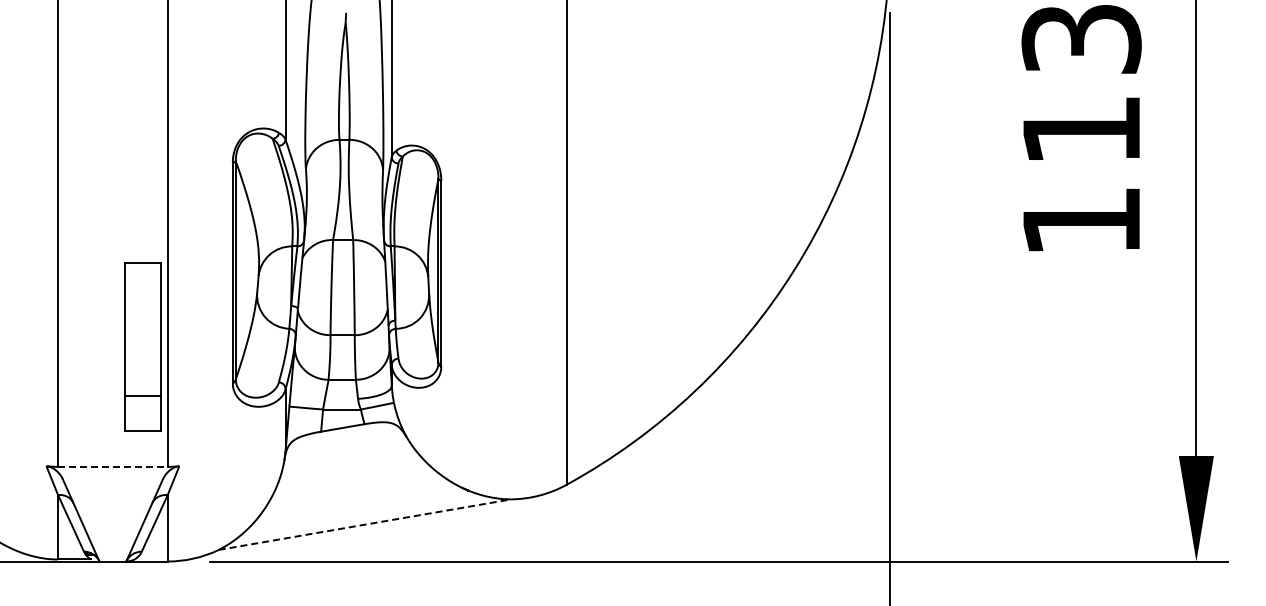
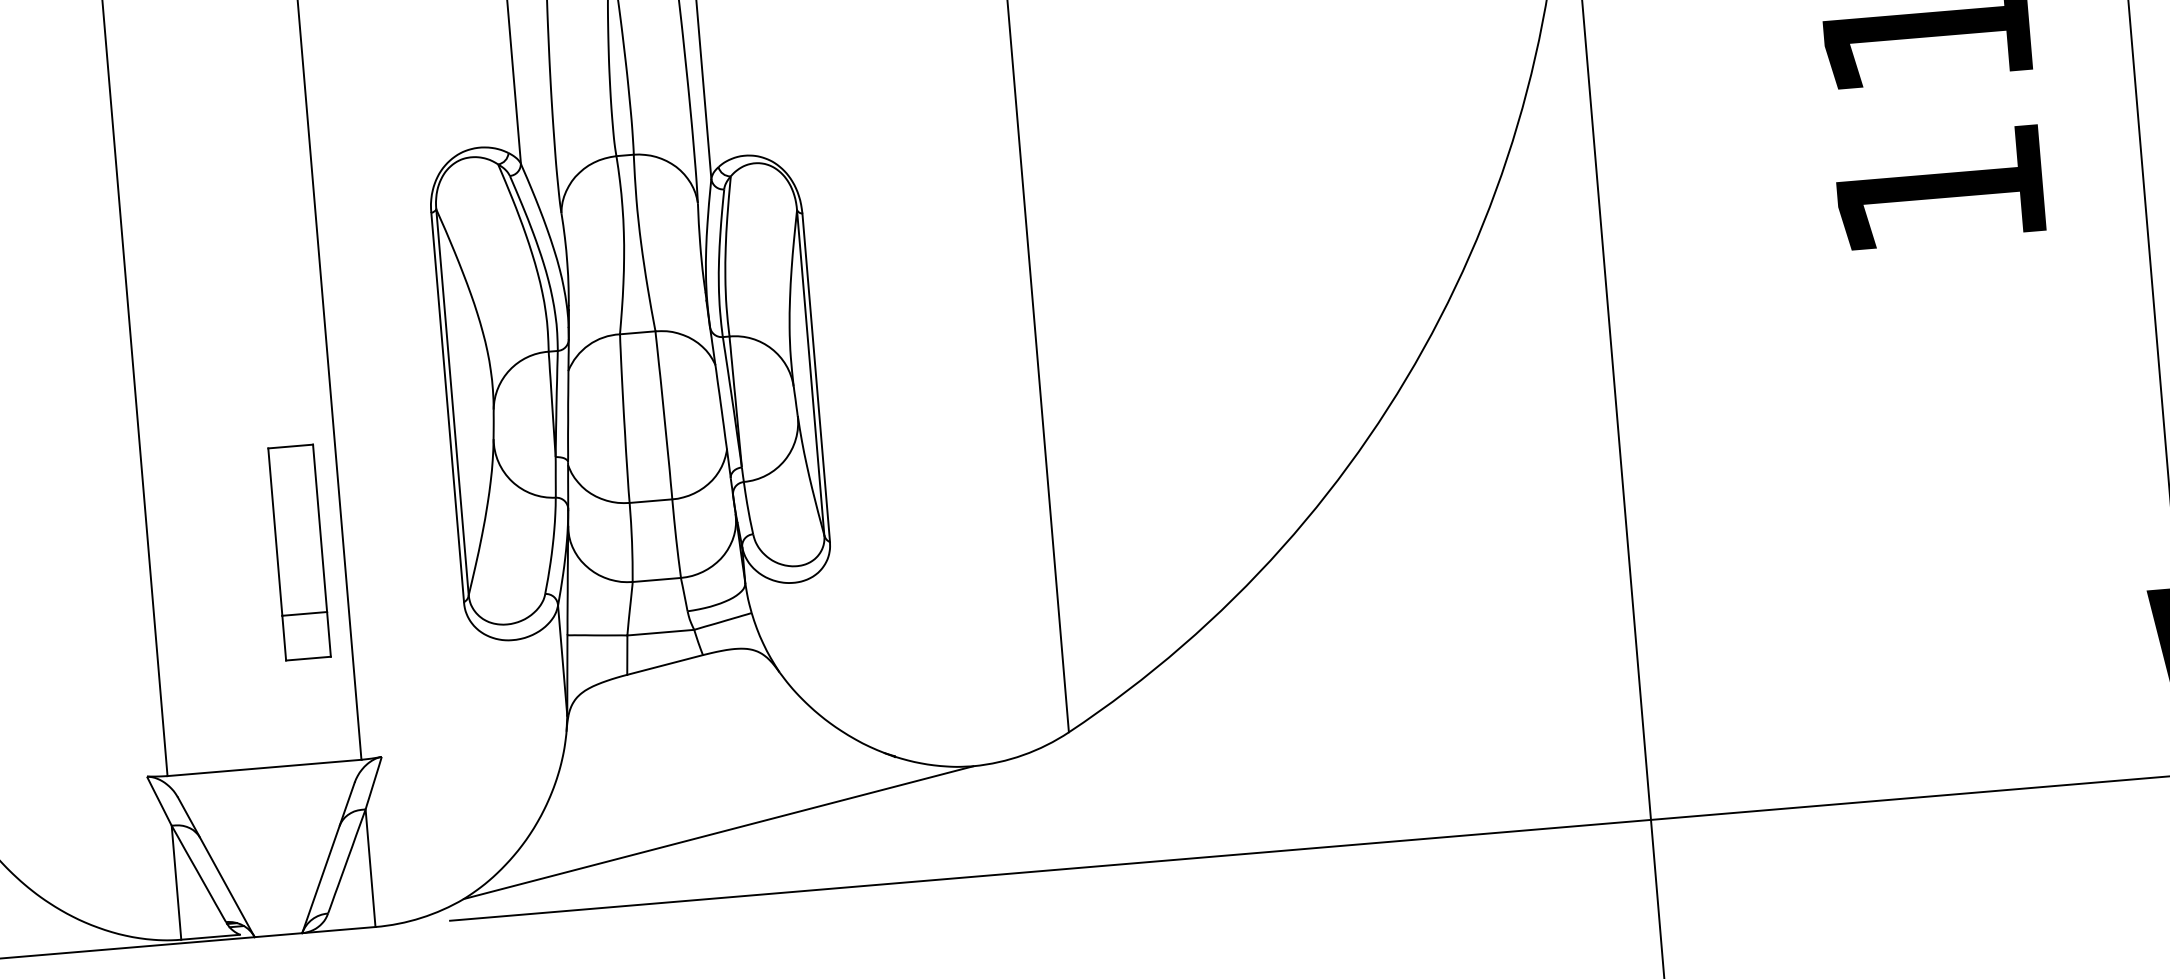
part: (142, 347) -> (299, 552), size x0.71
line: (112, 466) -> (263, 767), dashed -> solid
line: (365, 524) -> (719, 832), dashed -> solid

